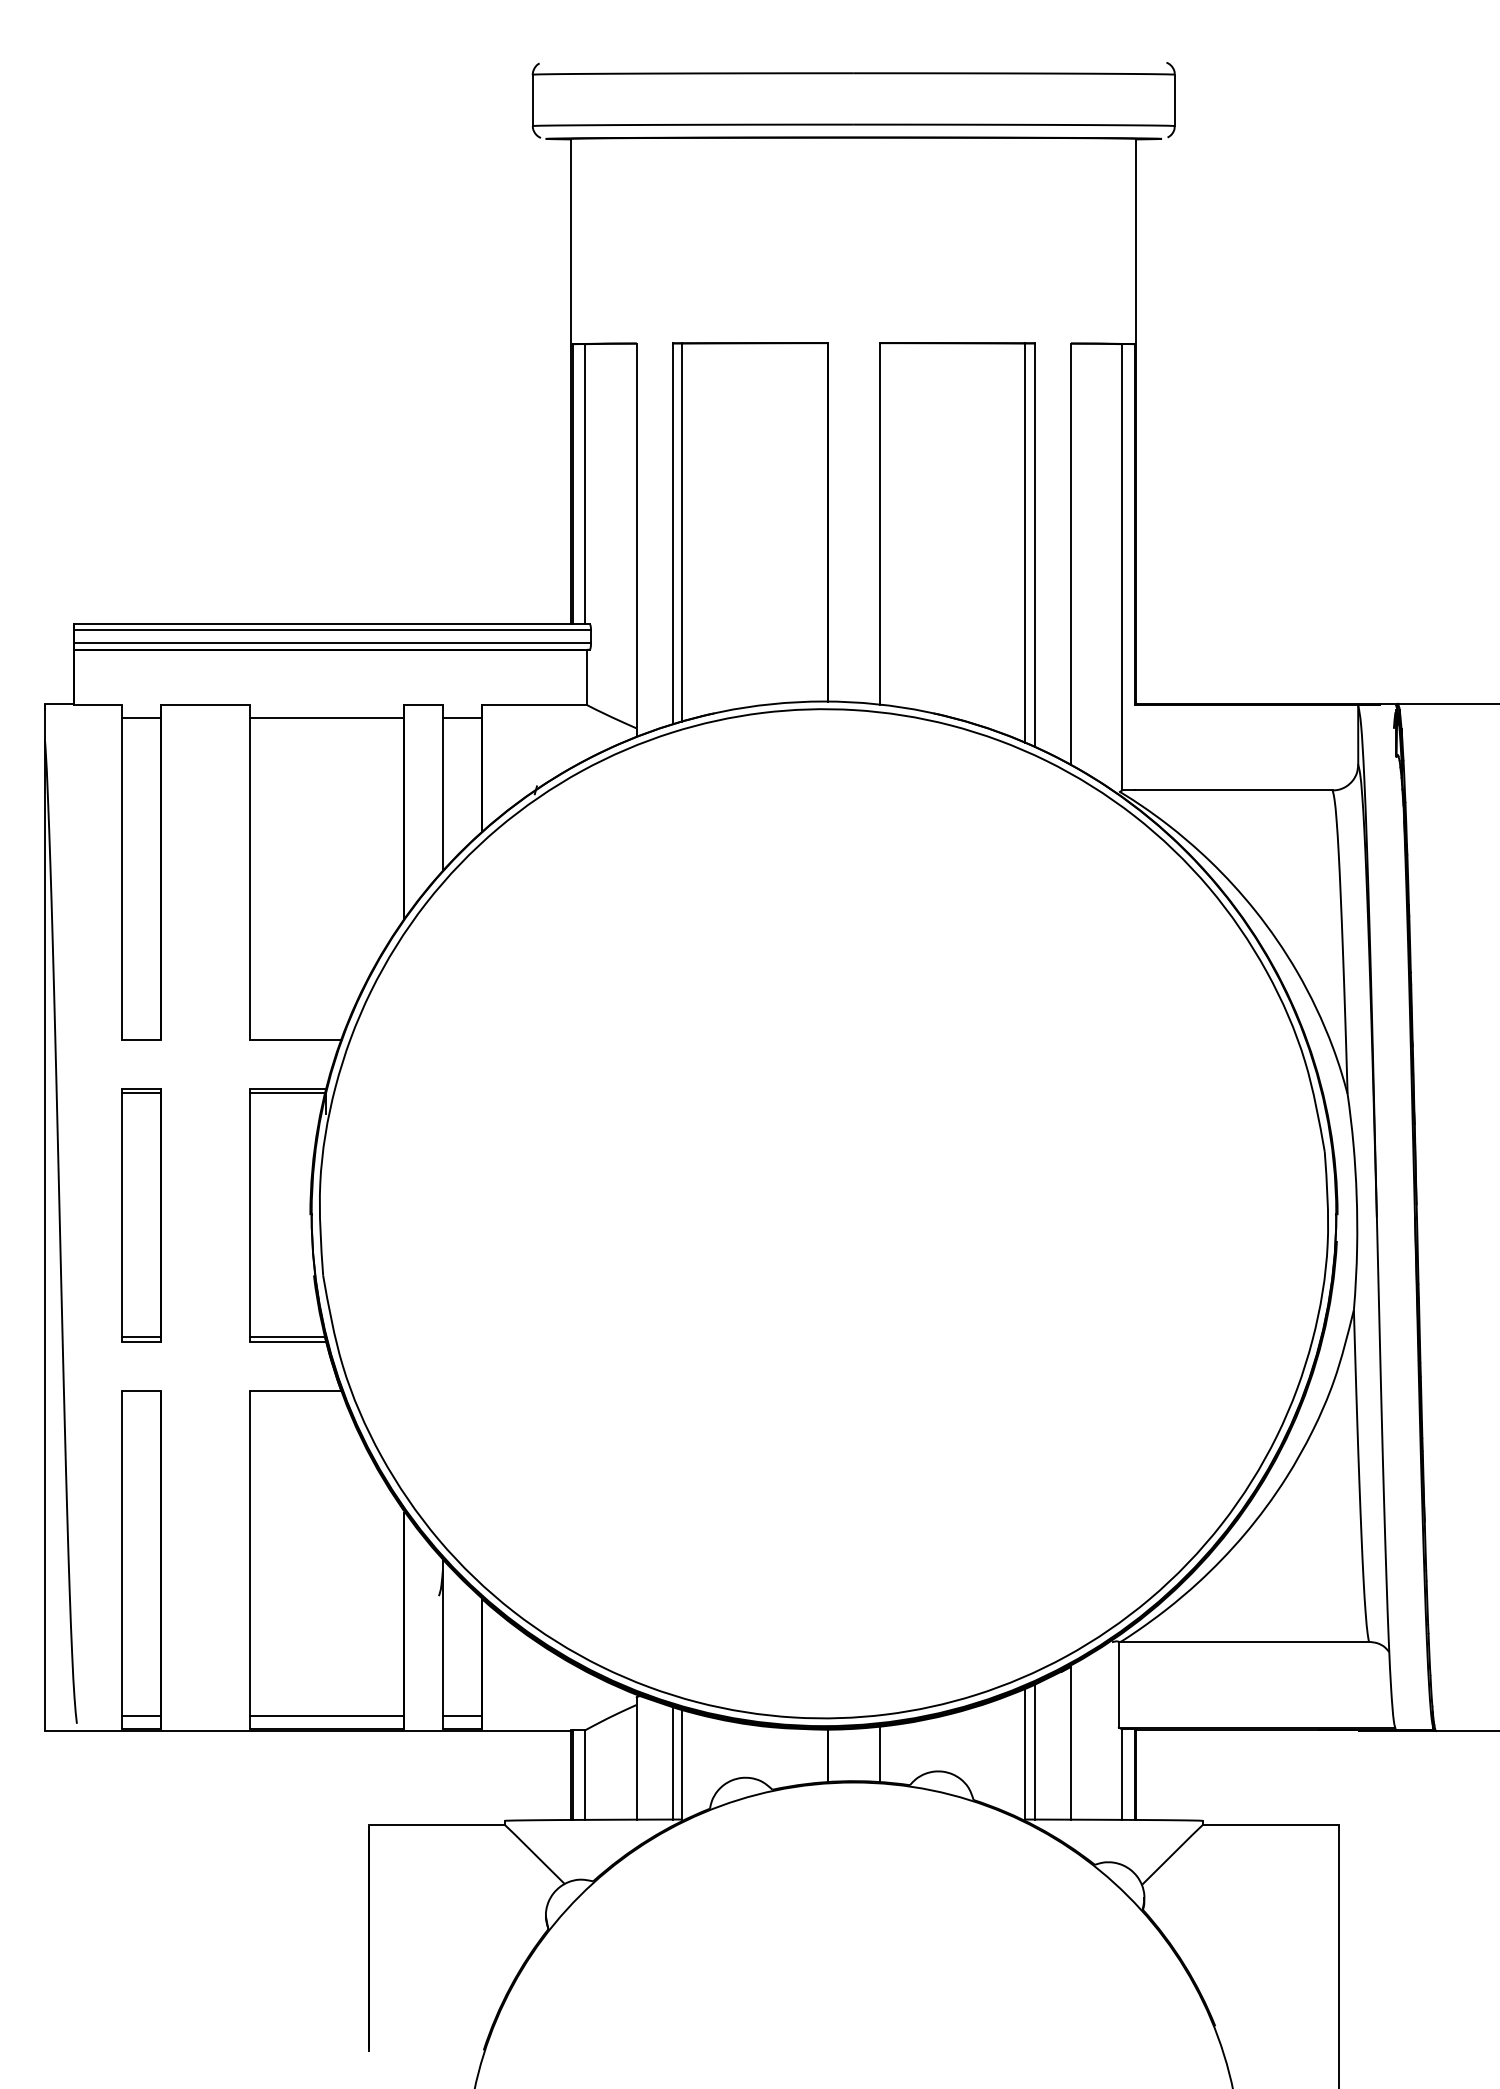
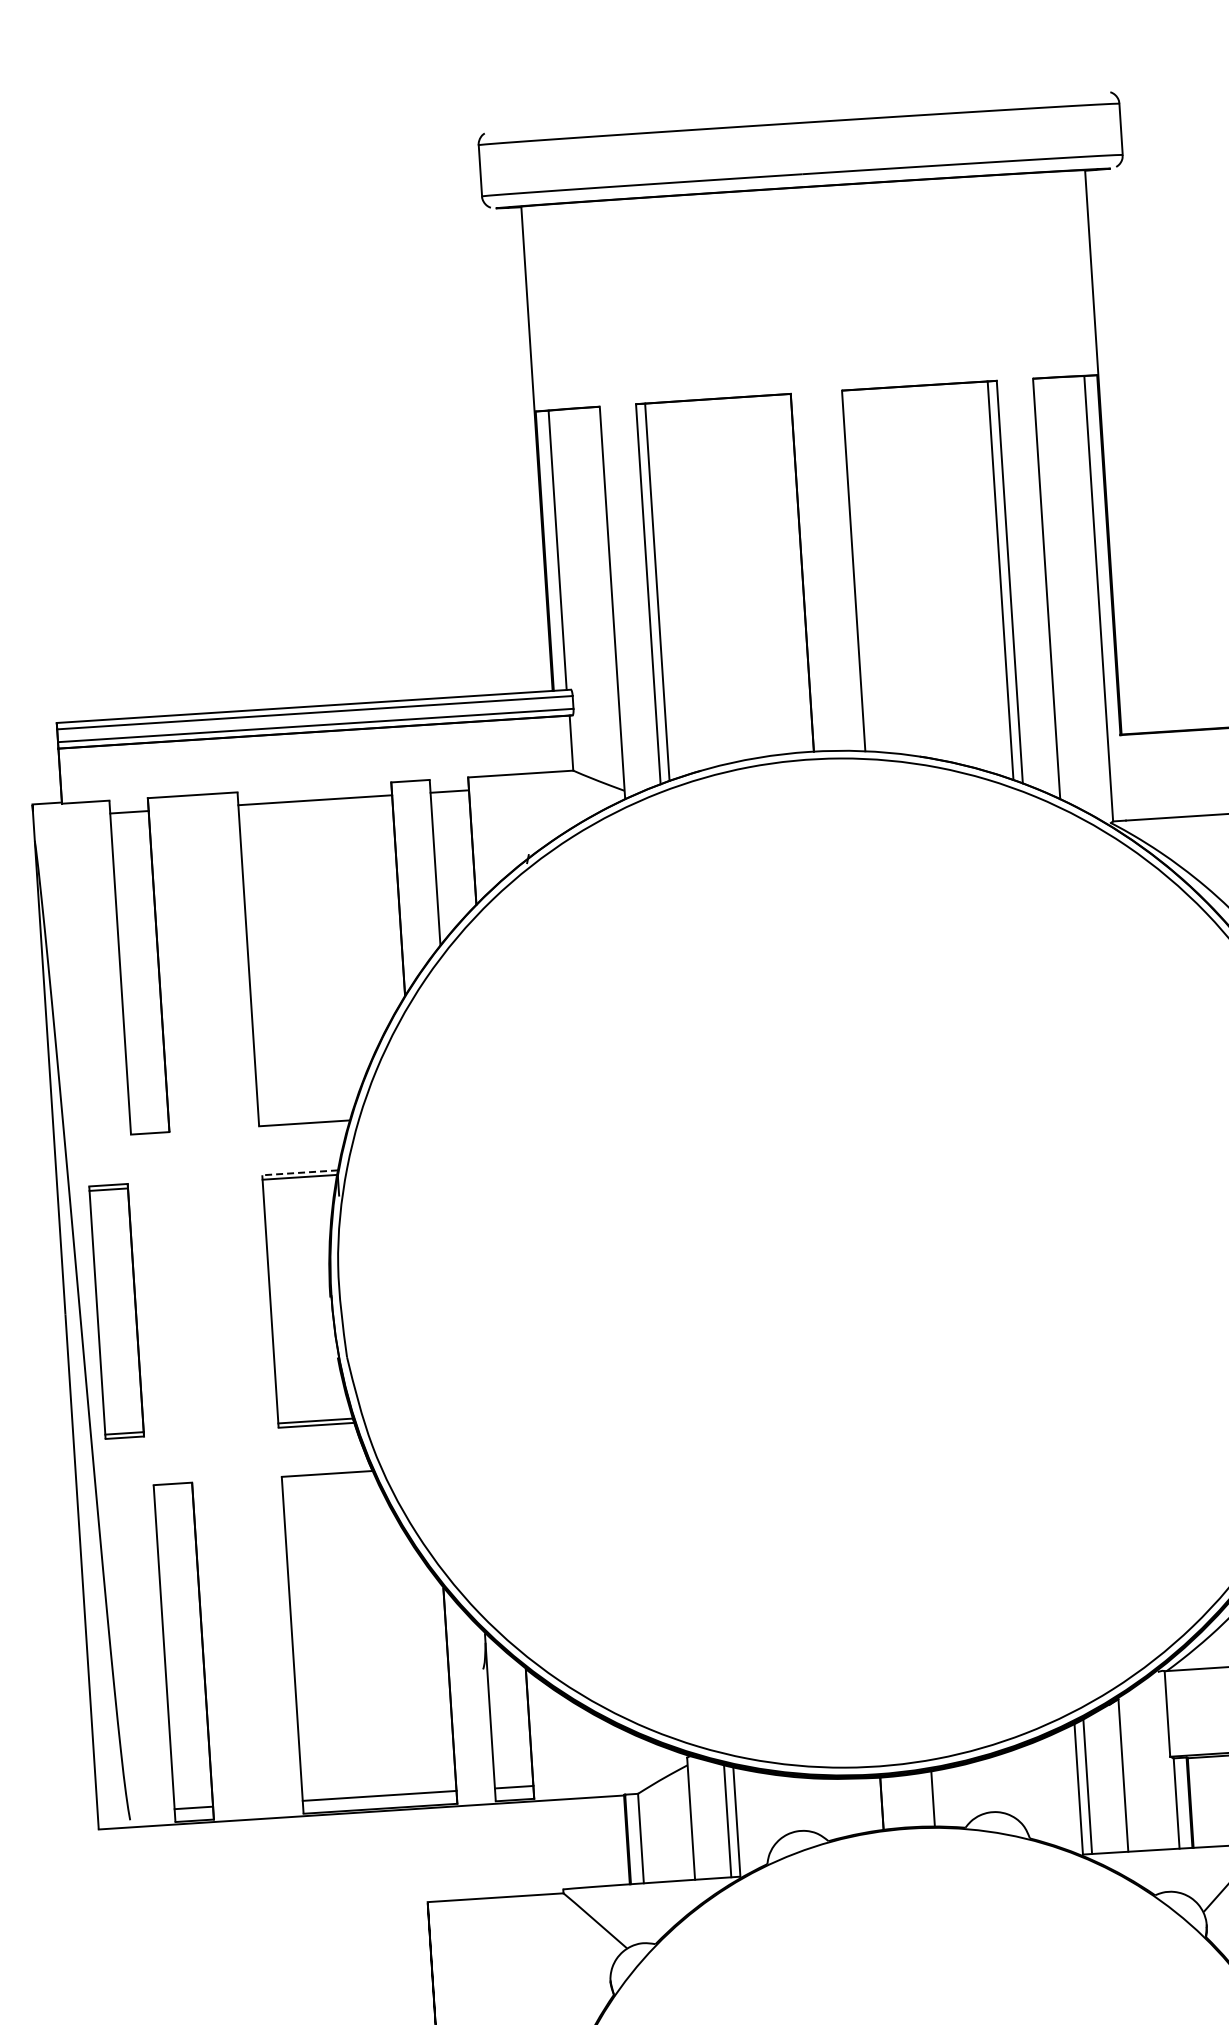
line: (288, 1088) -> (300, 1172), solid -> dashed
part: (141, 1215) -> (116, 1311), moved

